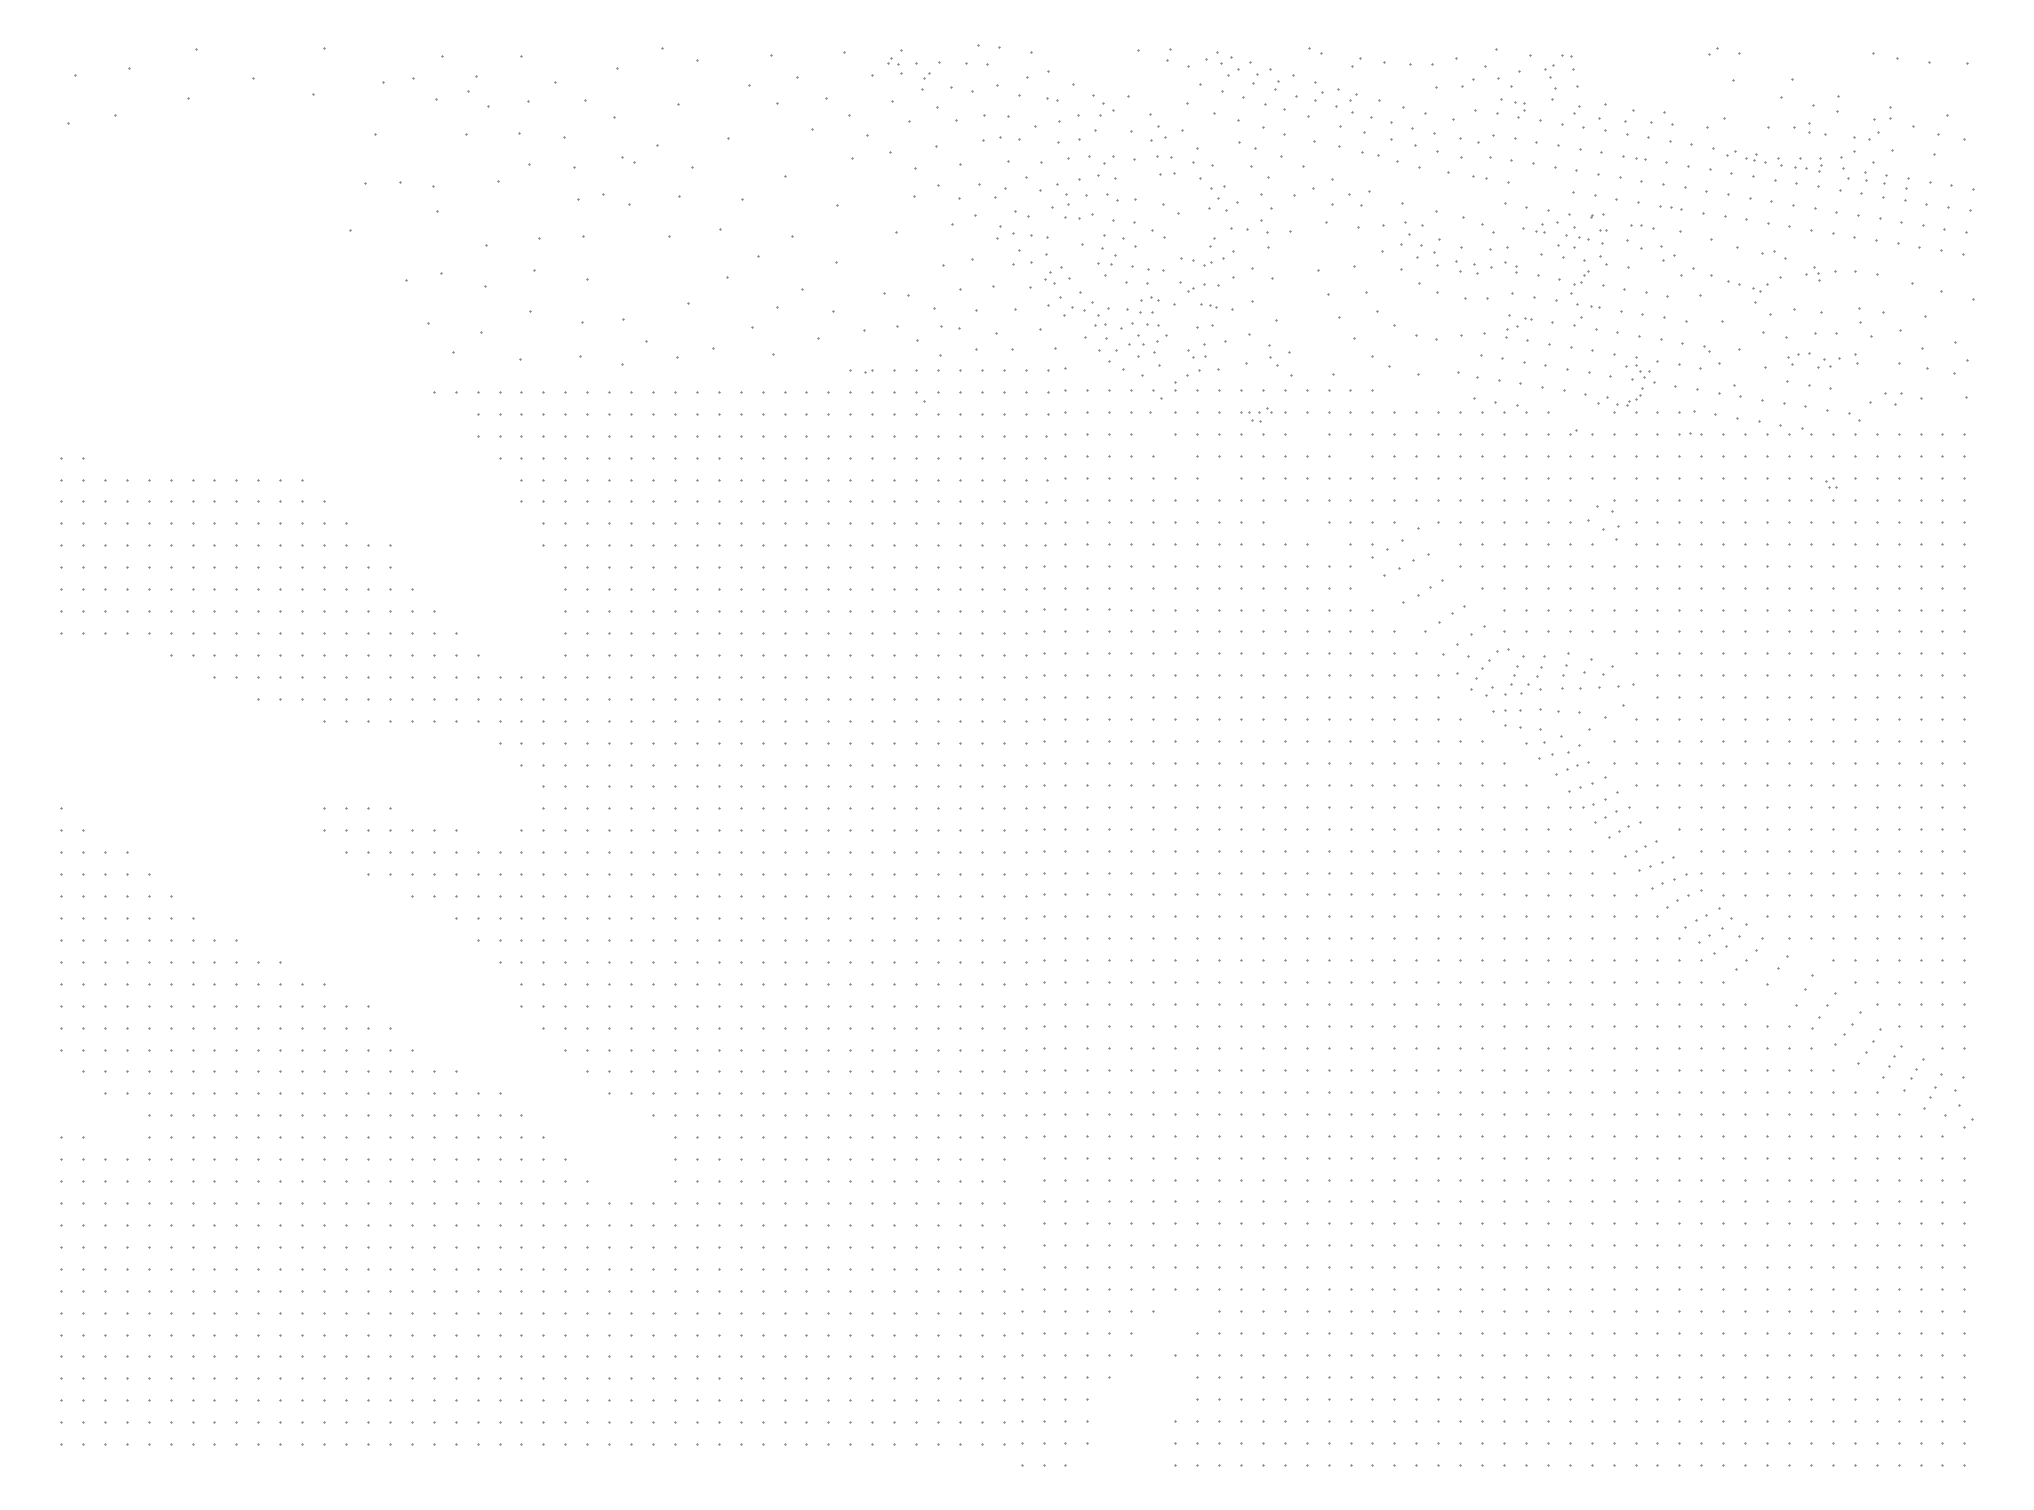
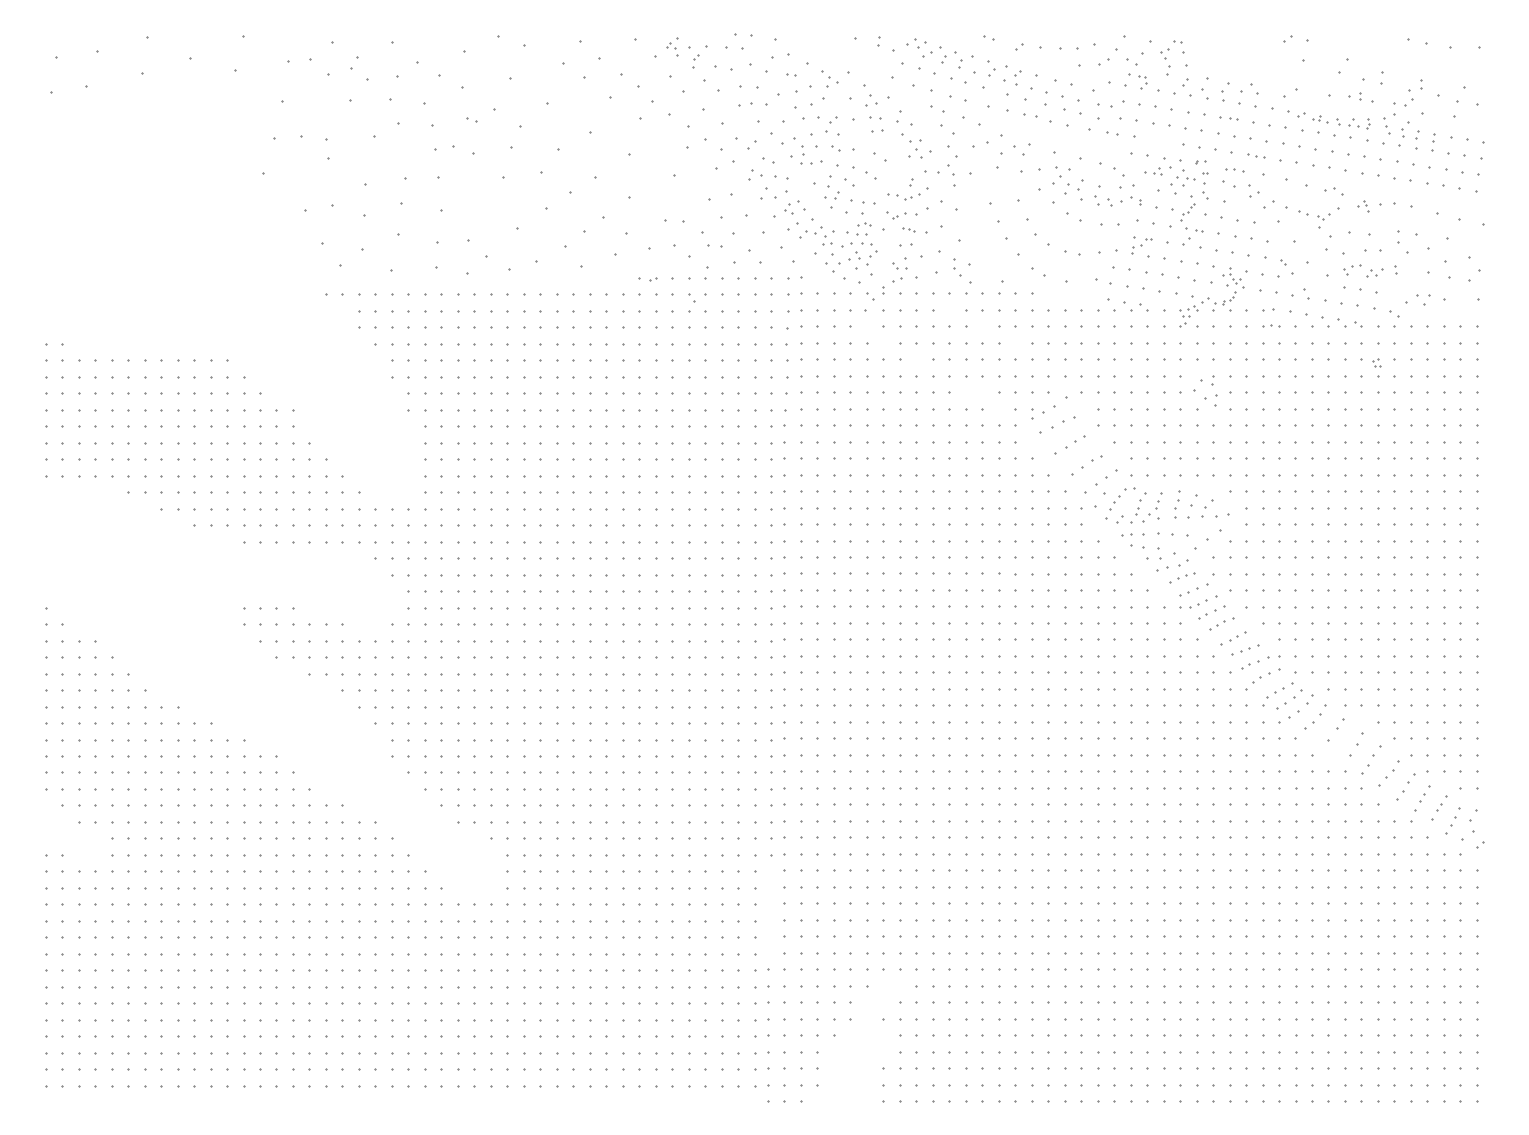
part: (1260, 414) -> (1188, 311), moved

